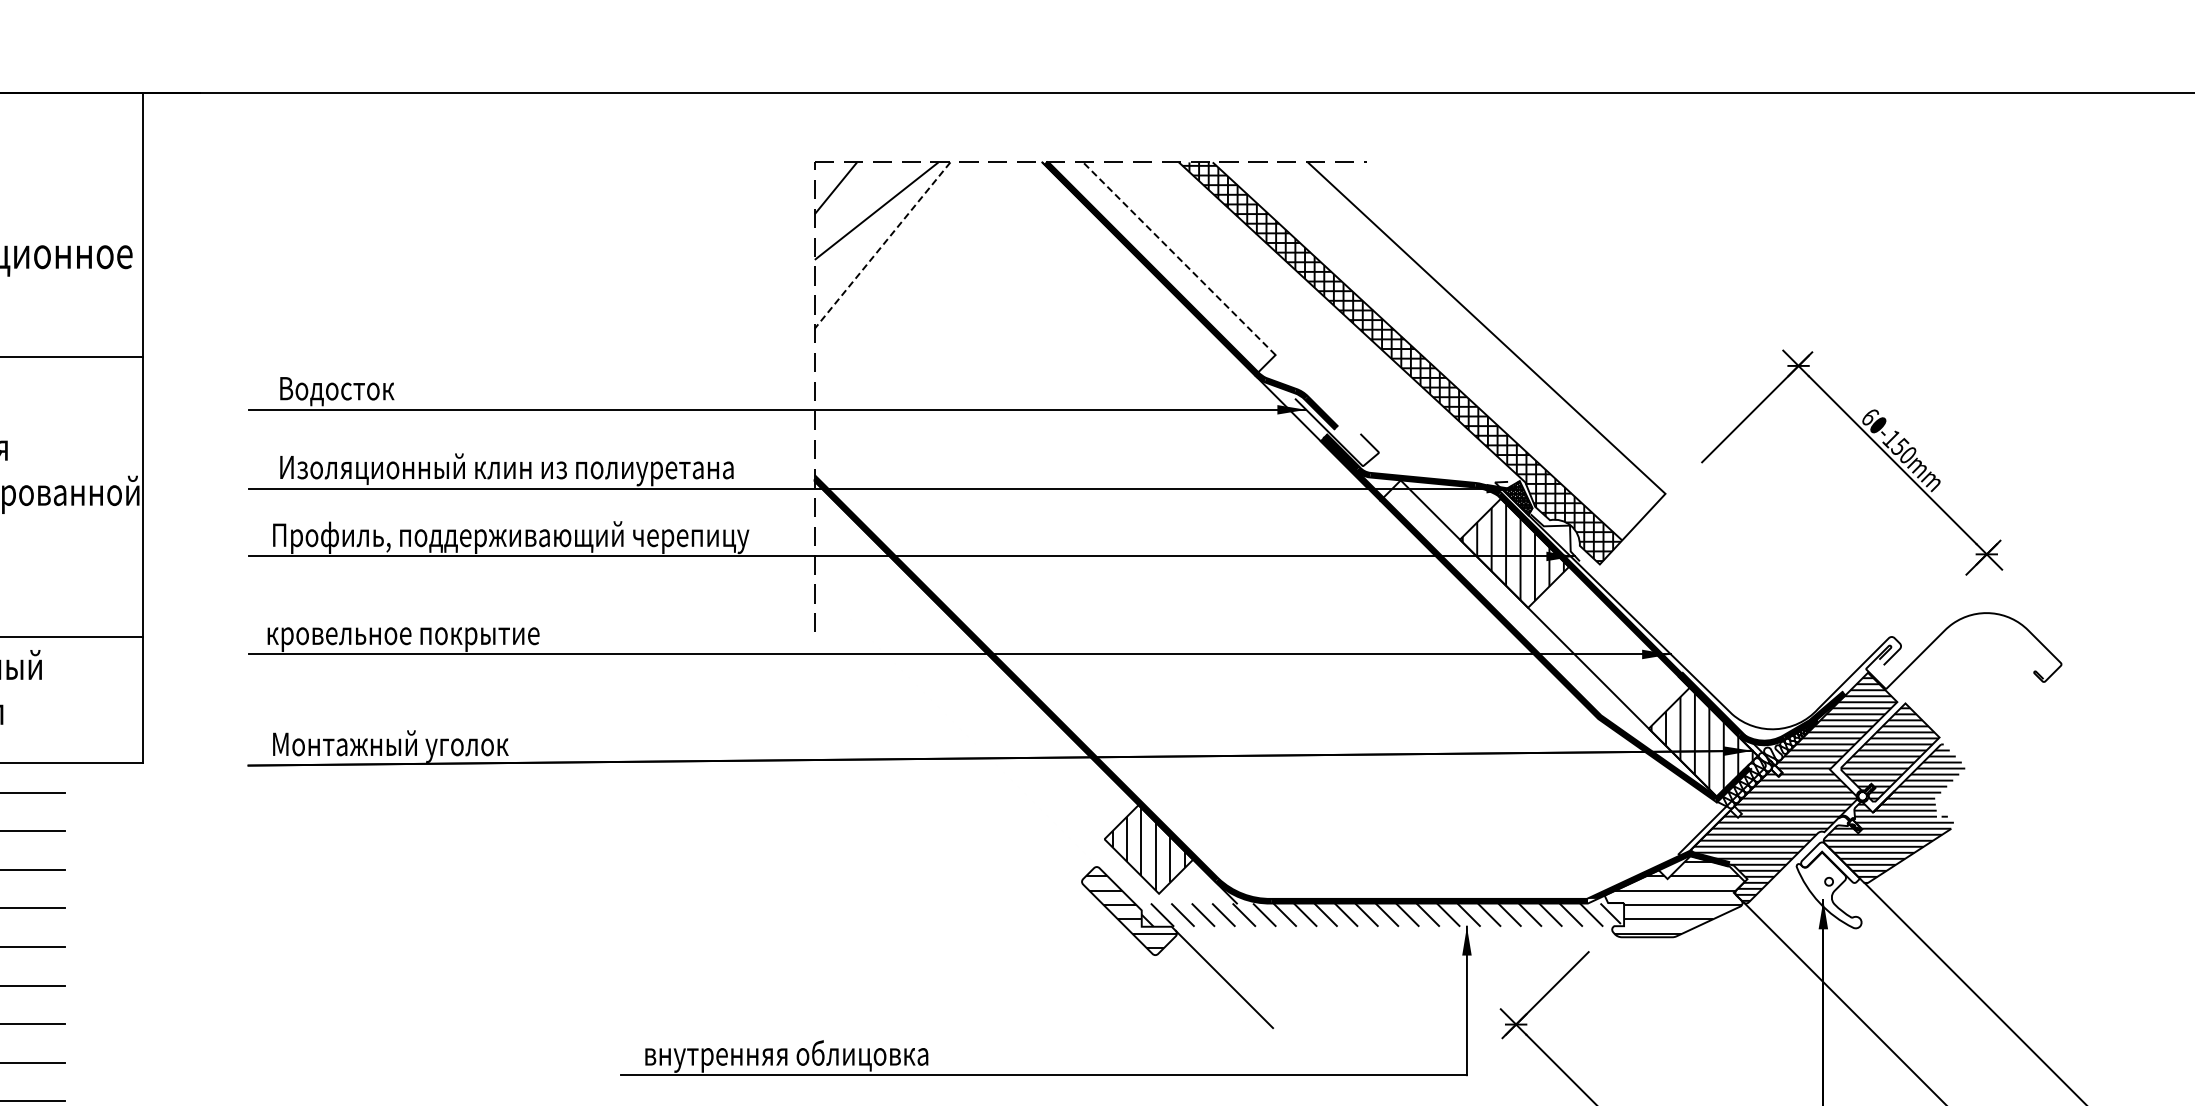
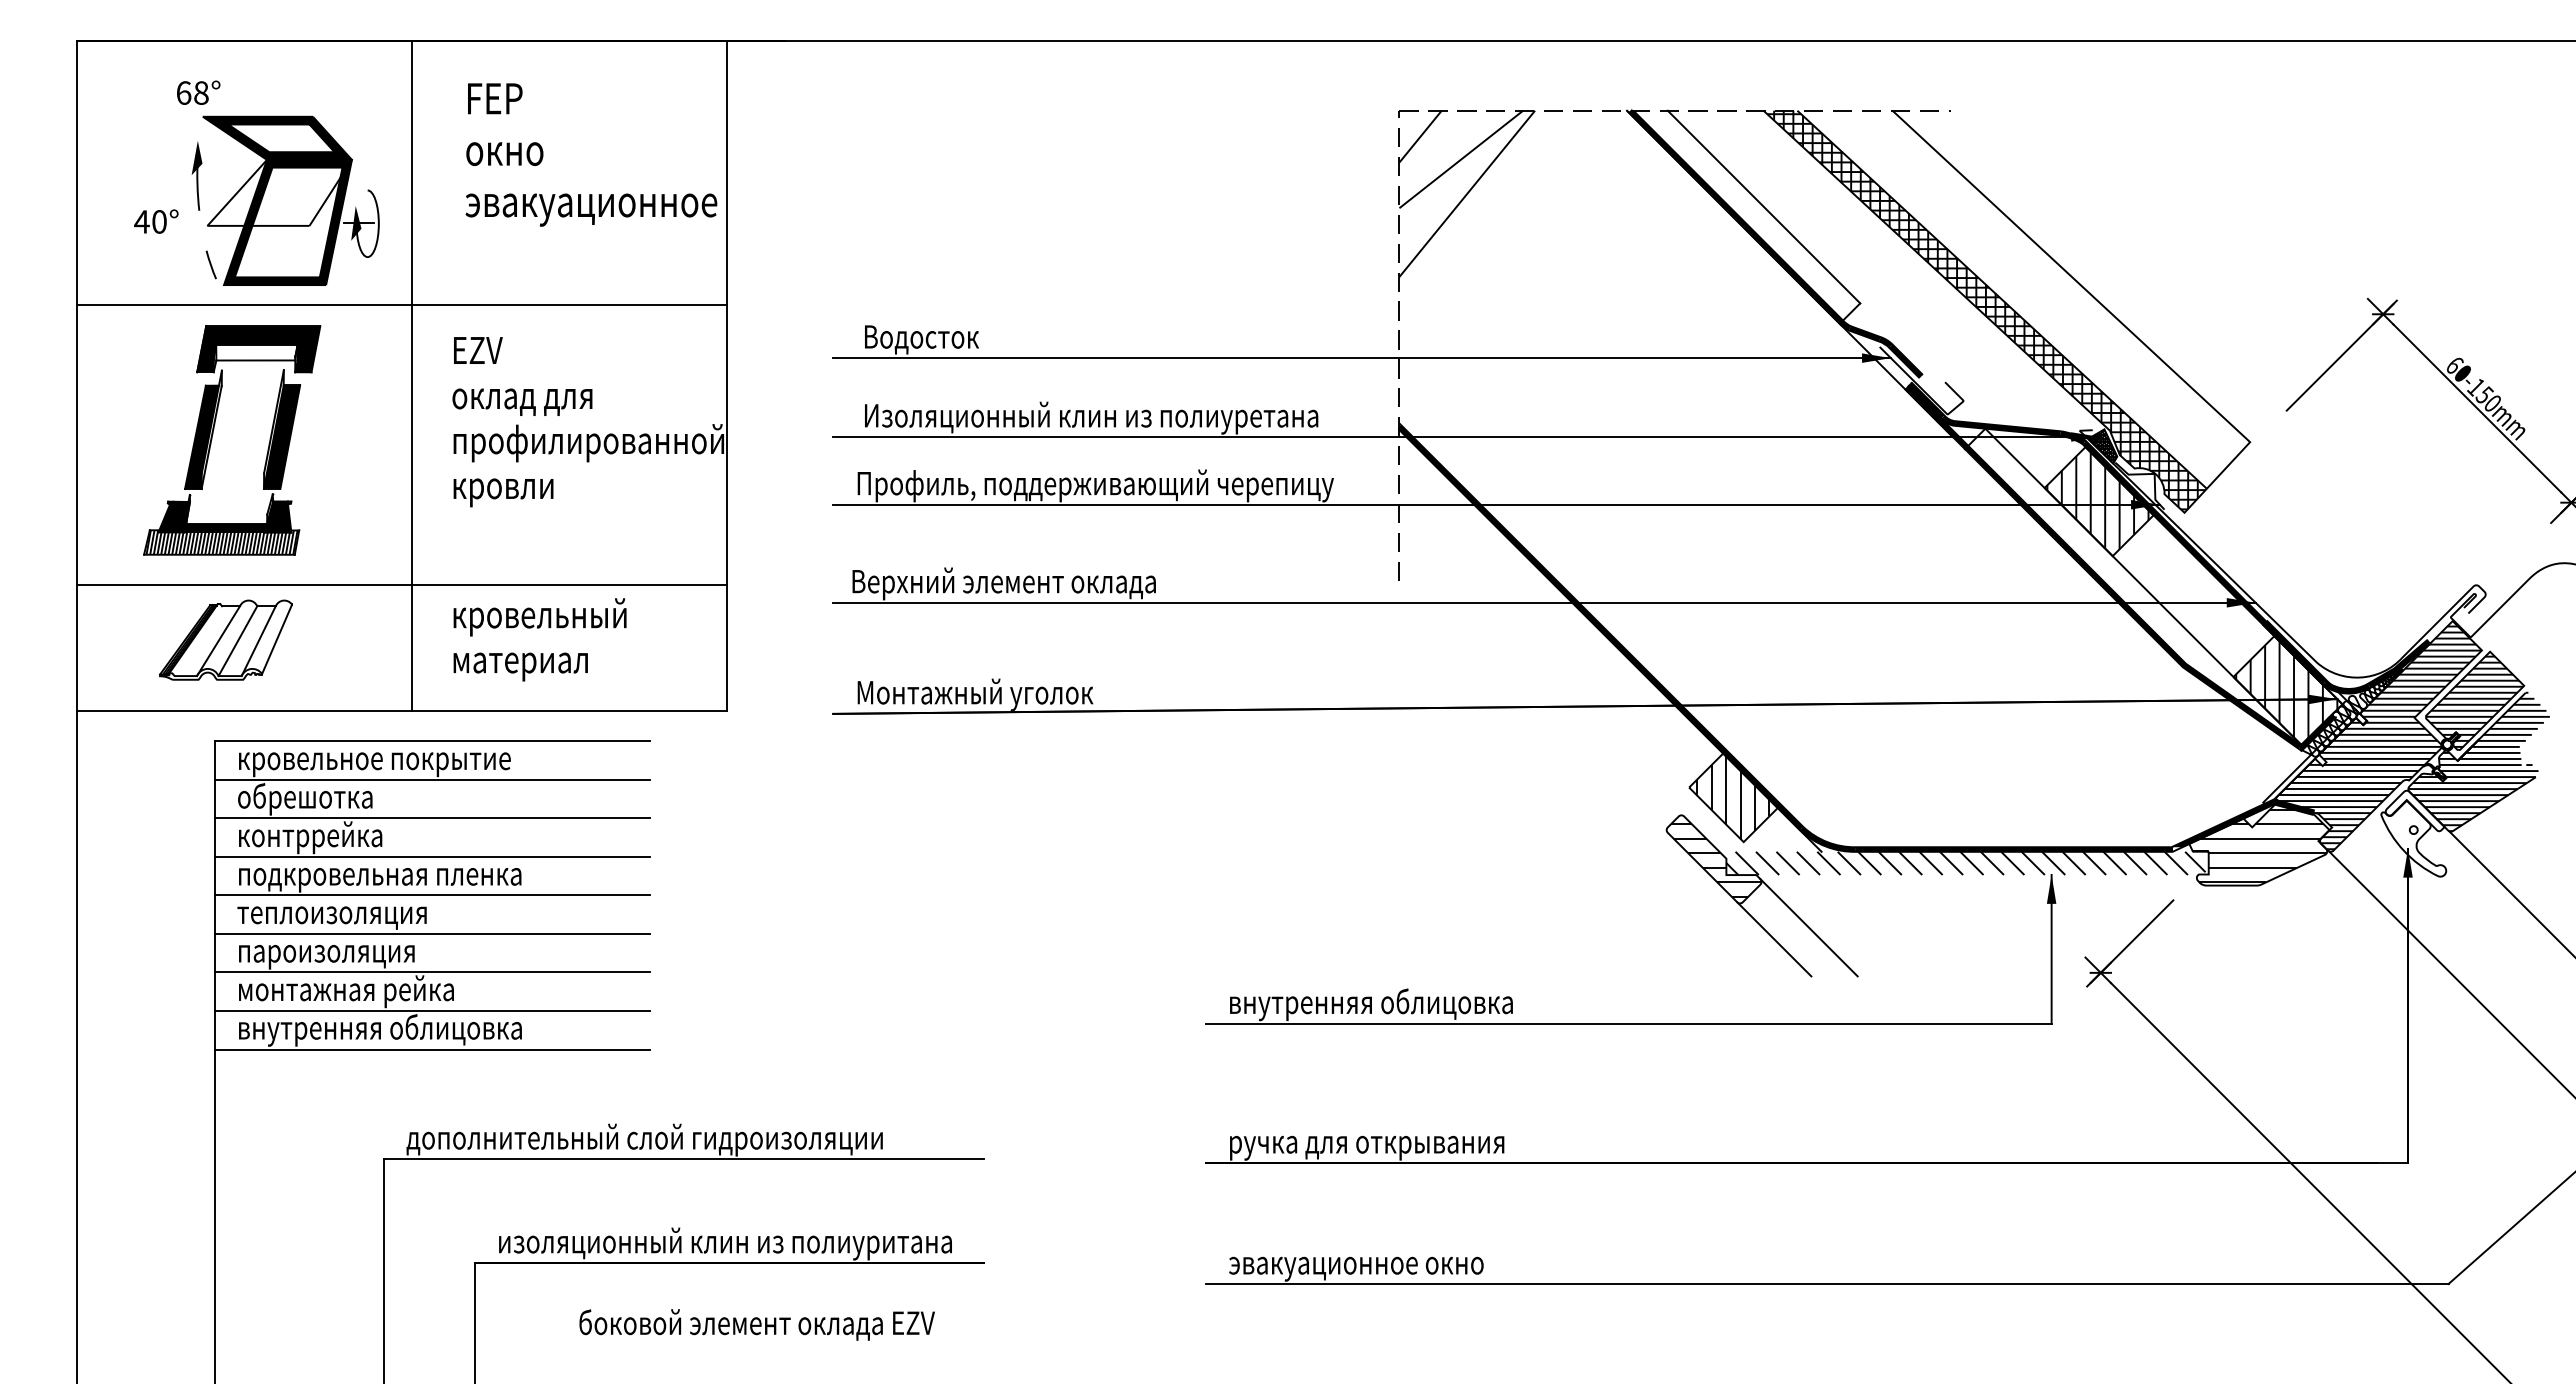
line: (881, 246) -> (1466, 194), dashed -> solid
line: (1178, 258) -> (1763, 206), dashed -> solid
text: (418, 635) -> (1003, 583), кровельное покрытие -> Верхний элемент оклада
line: (1189, 991) -> (1774, 939), added

